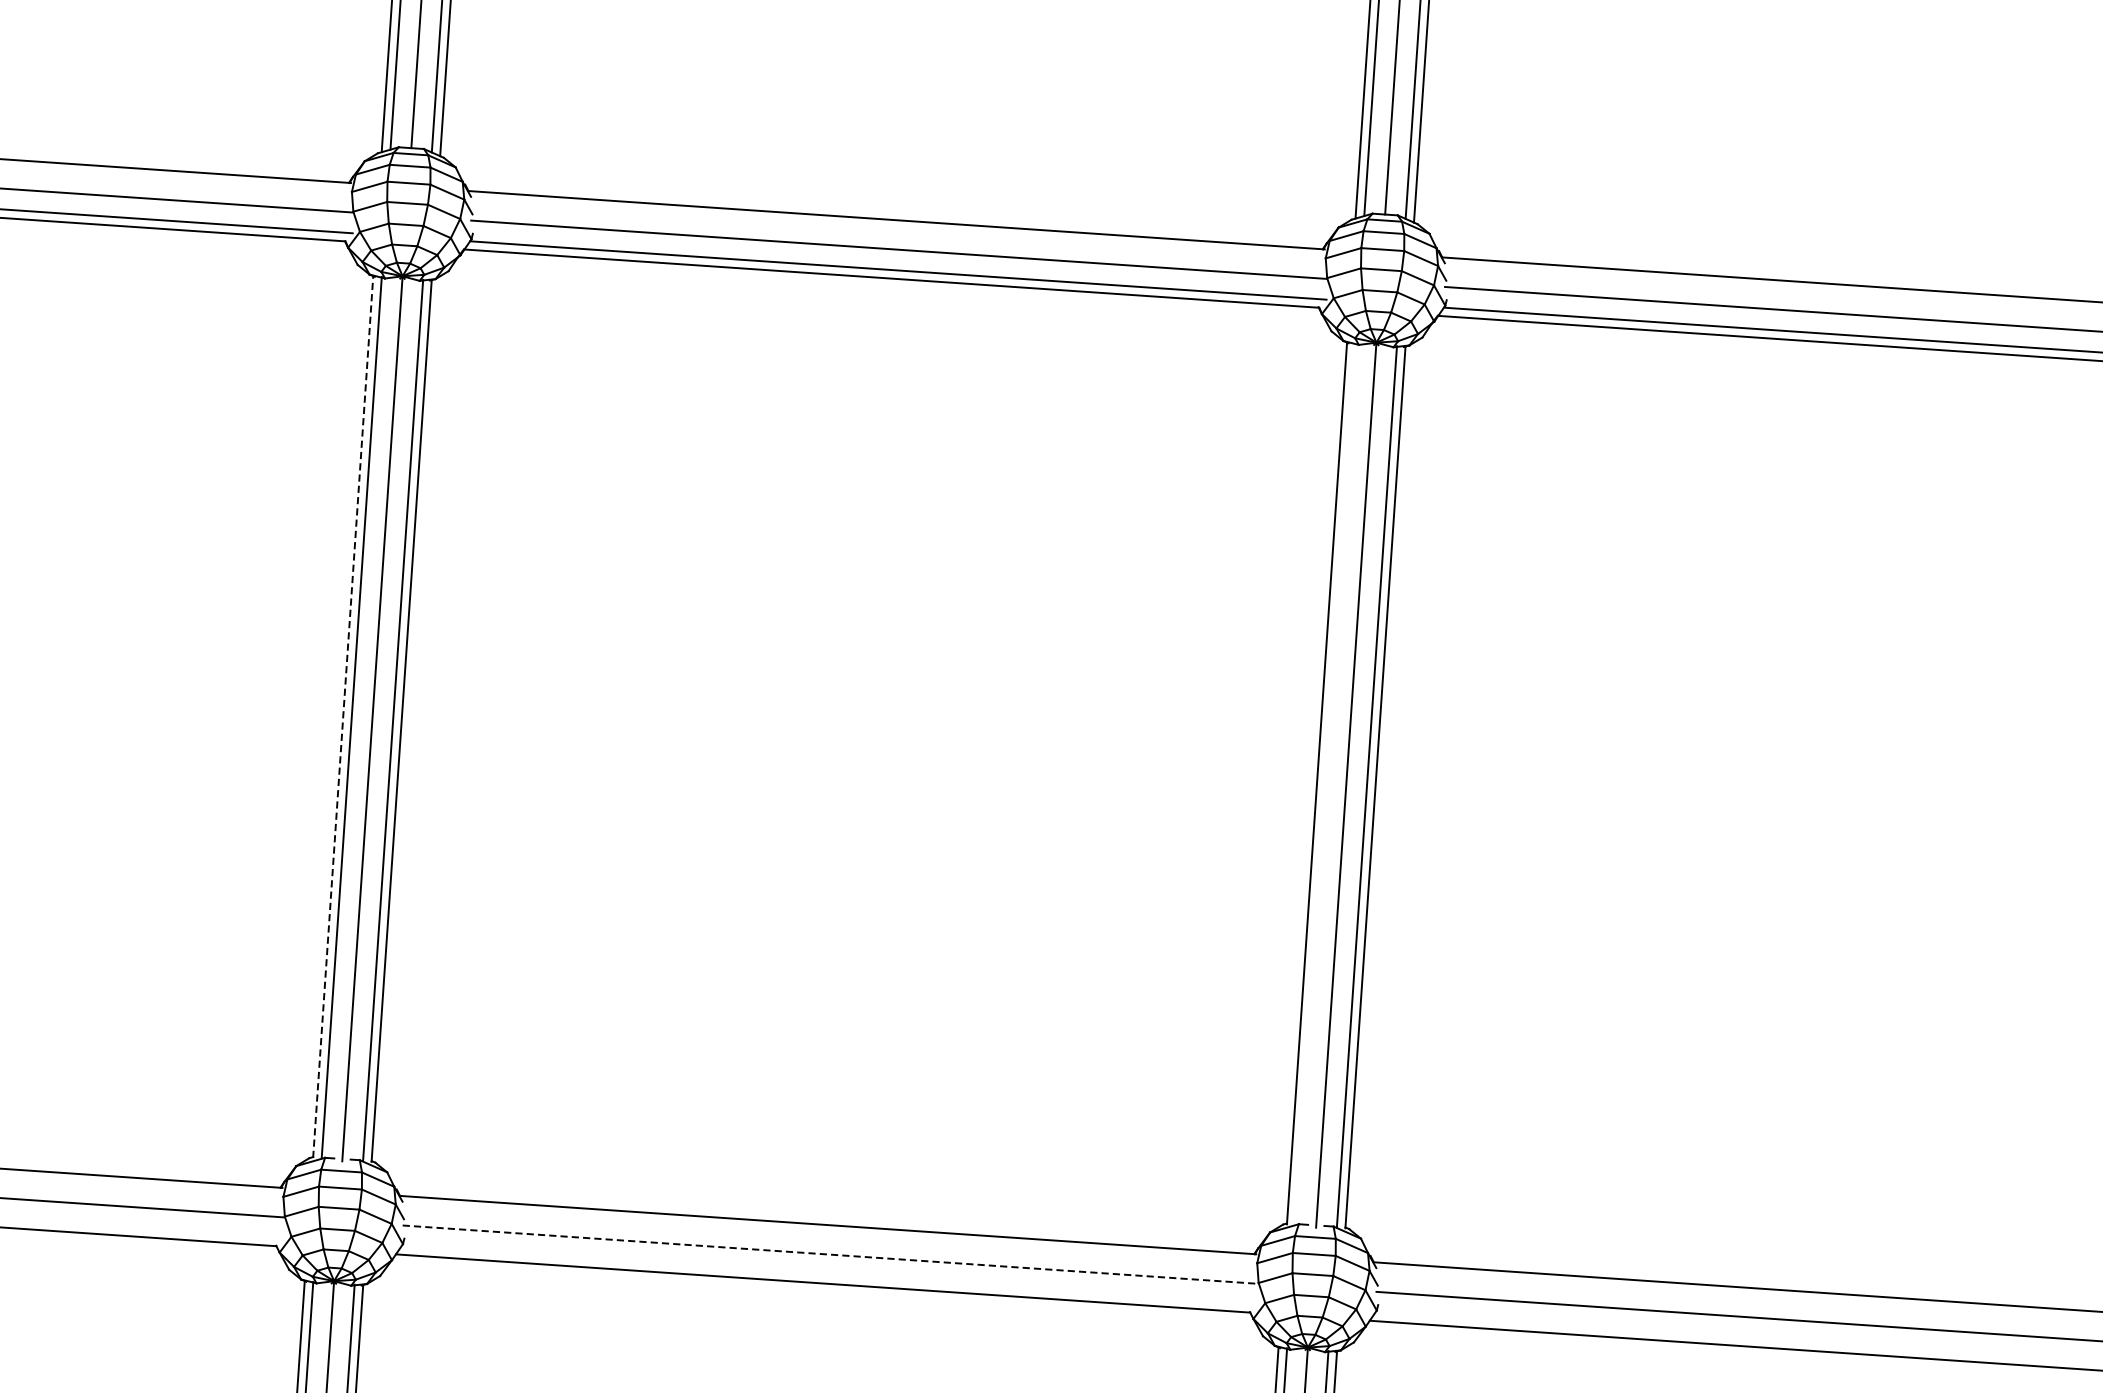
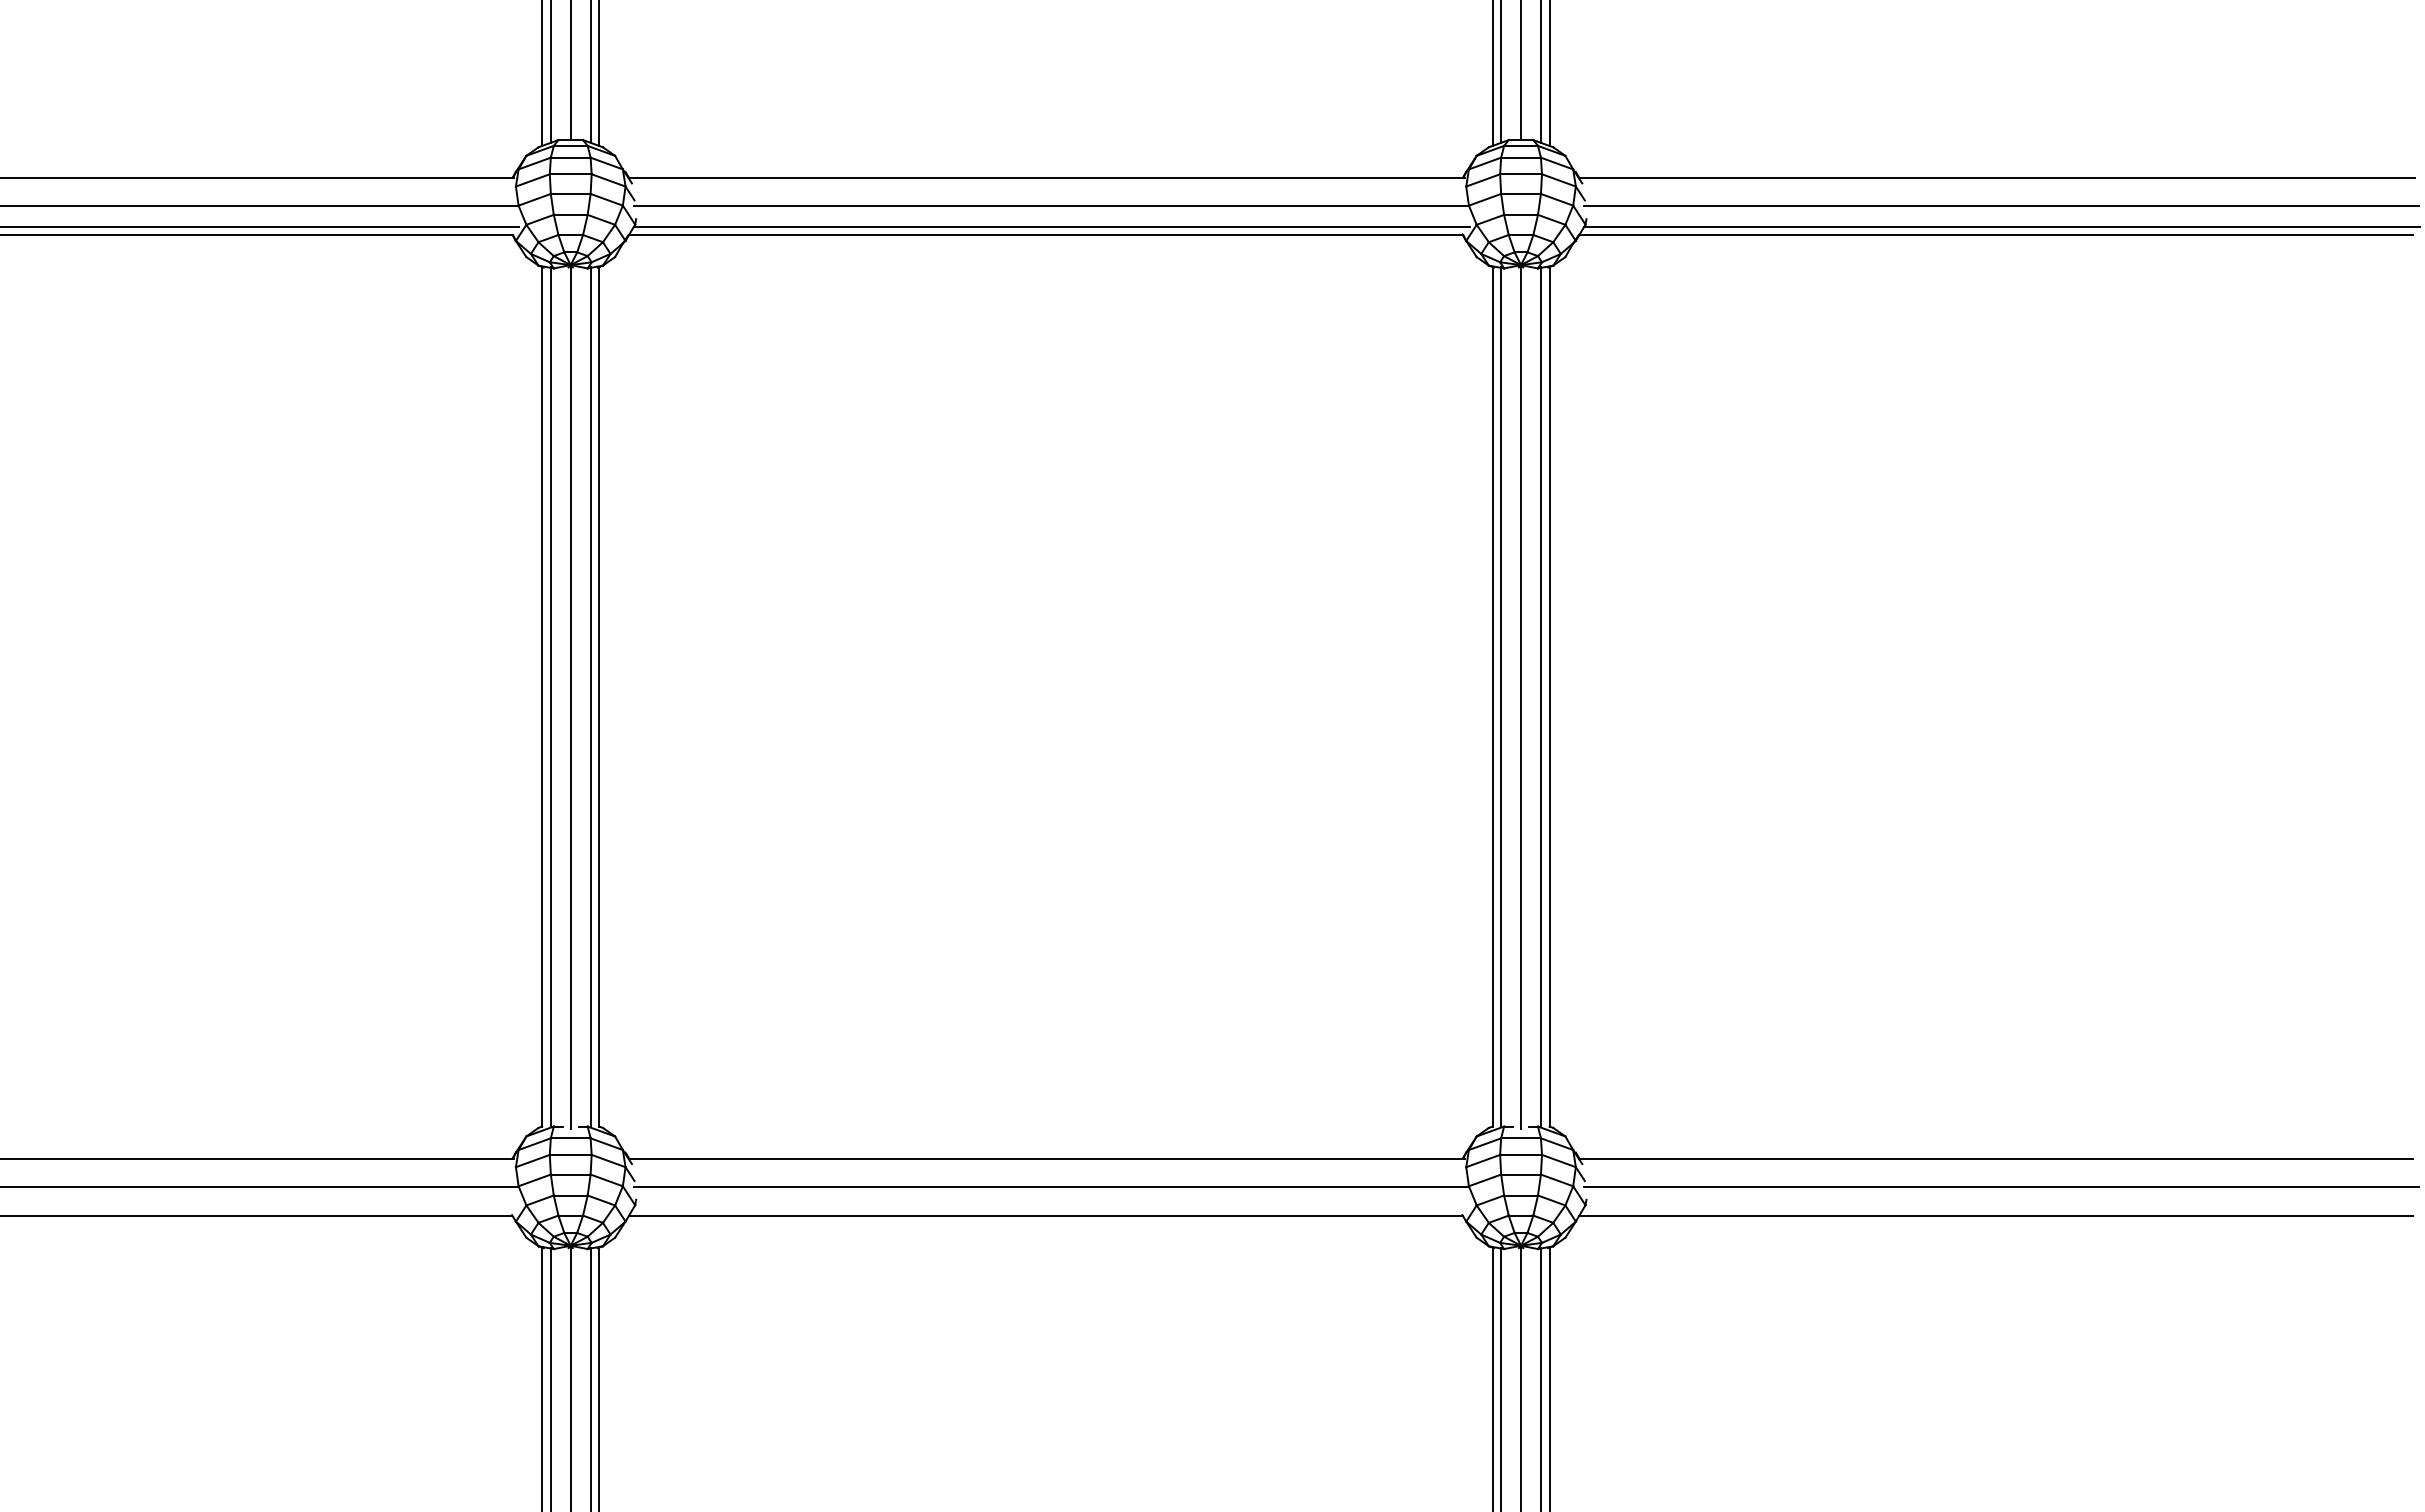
line: (343, 716) -> (542, 696), dashed -> solid
line: (1325, 784) -> (1500, 697), added
line: (830, 1255) -> (1051, 1187), dashed -> solid

